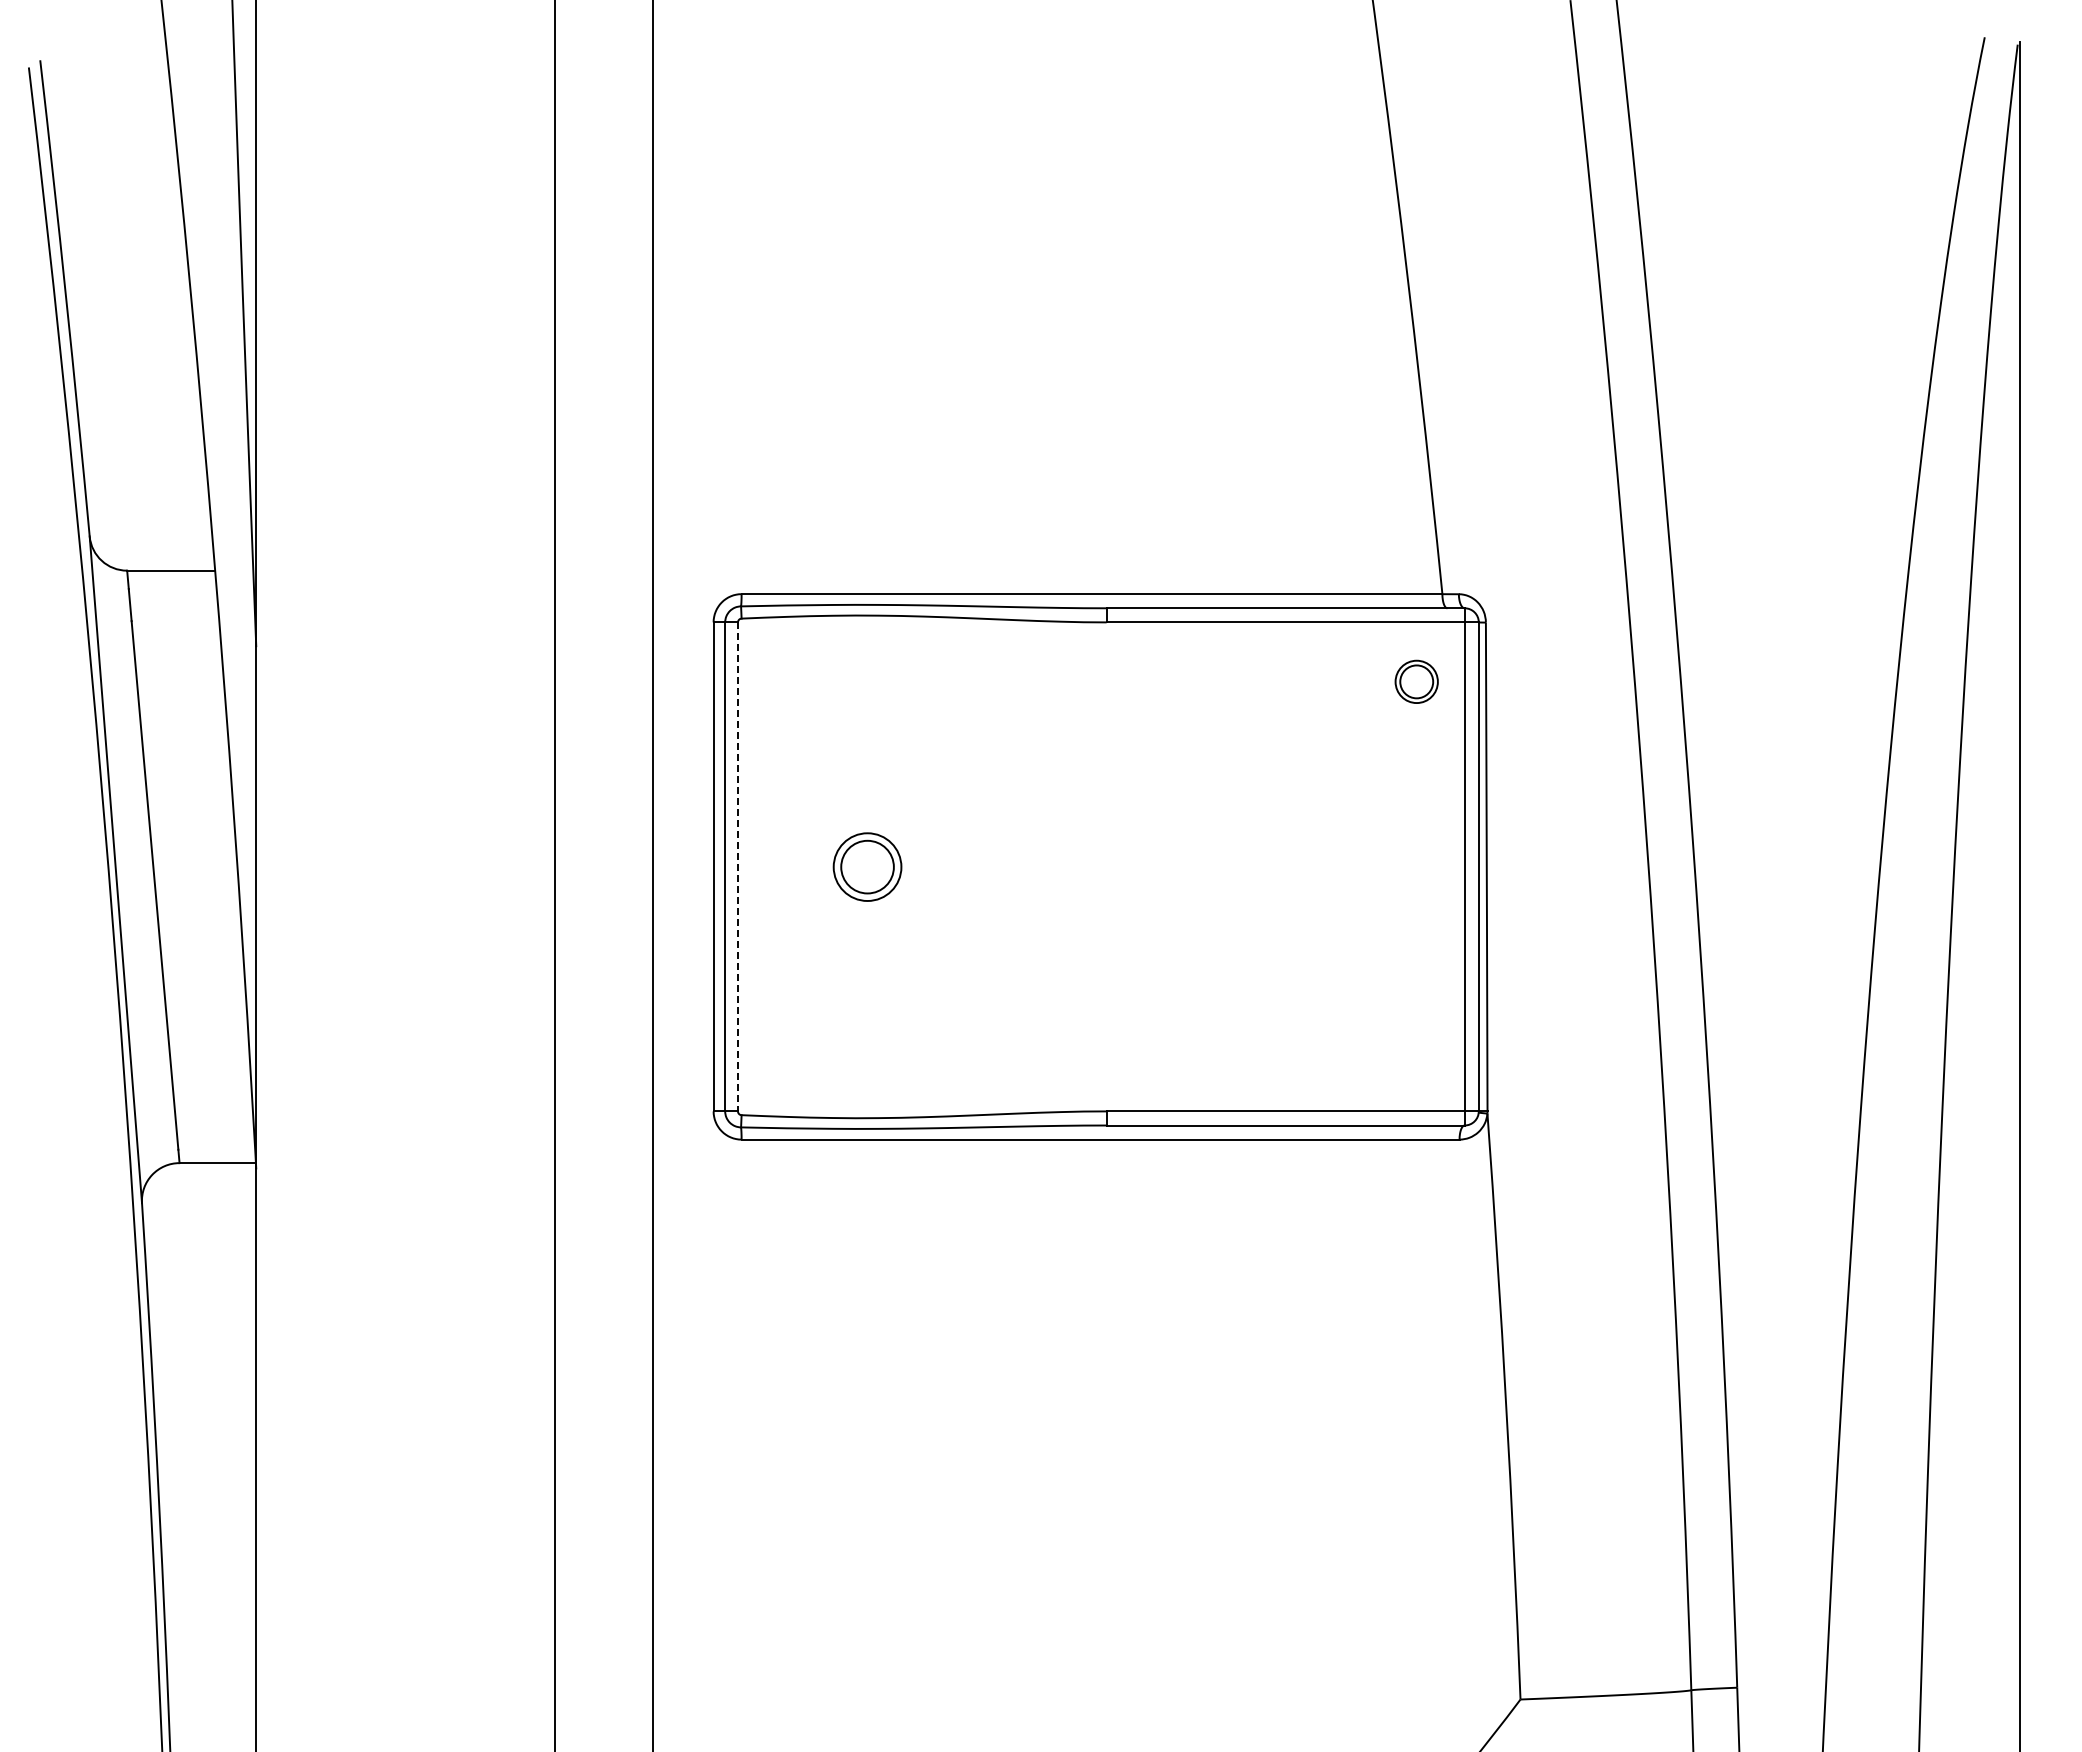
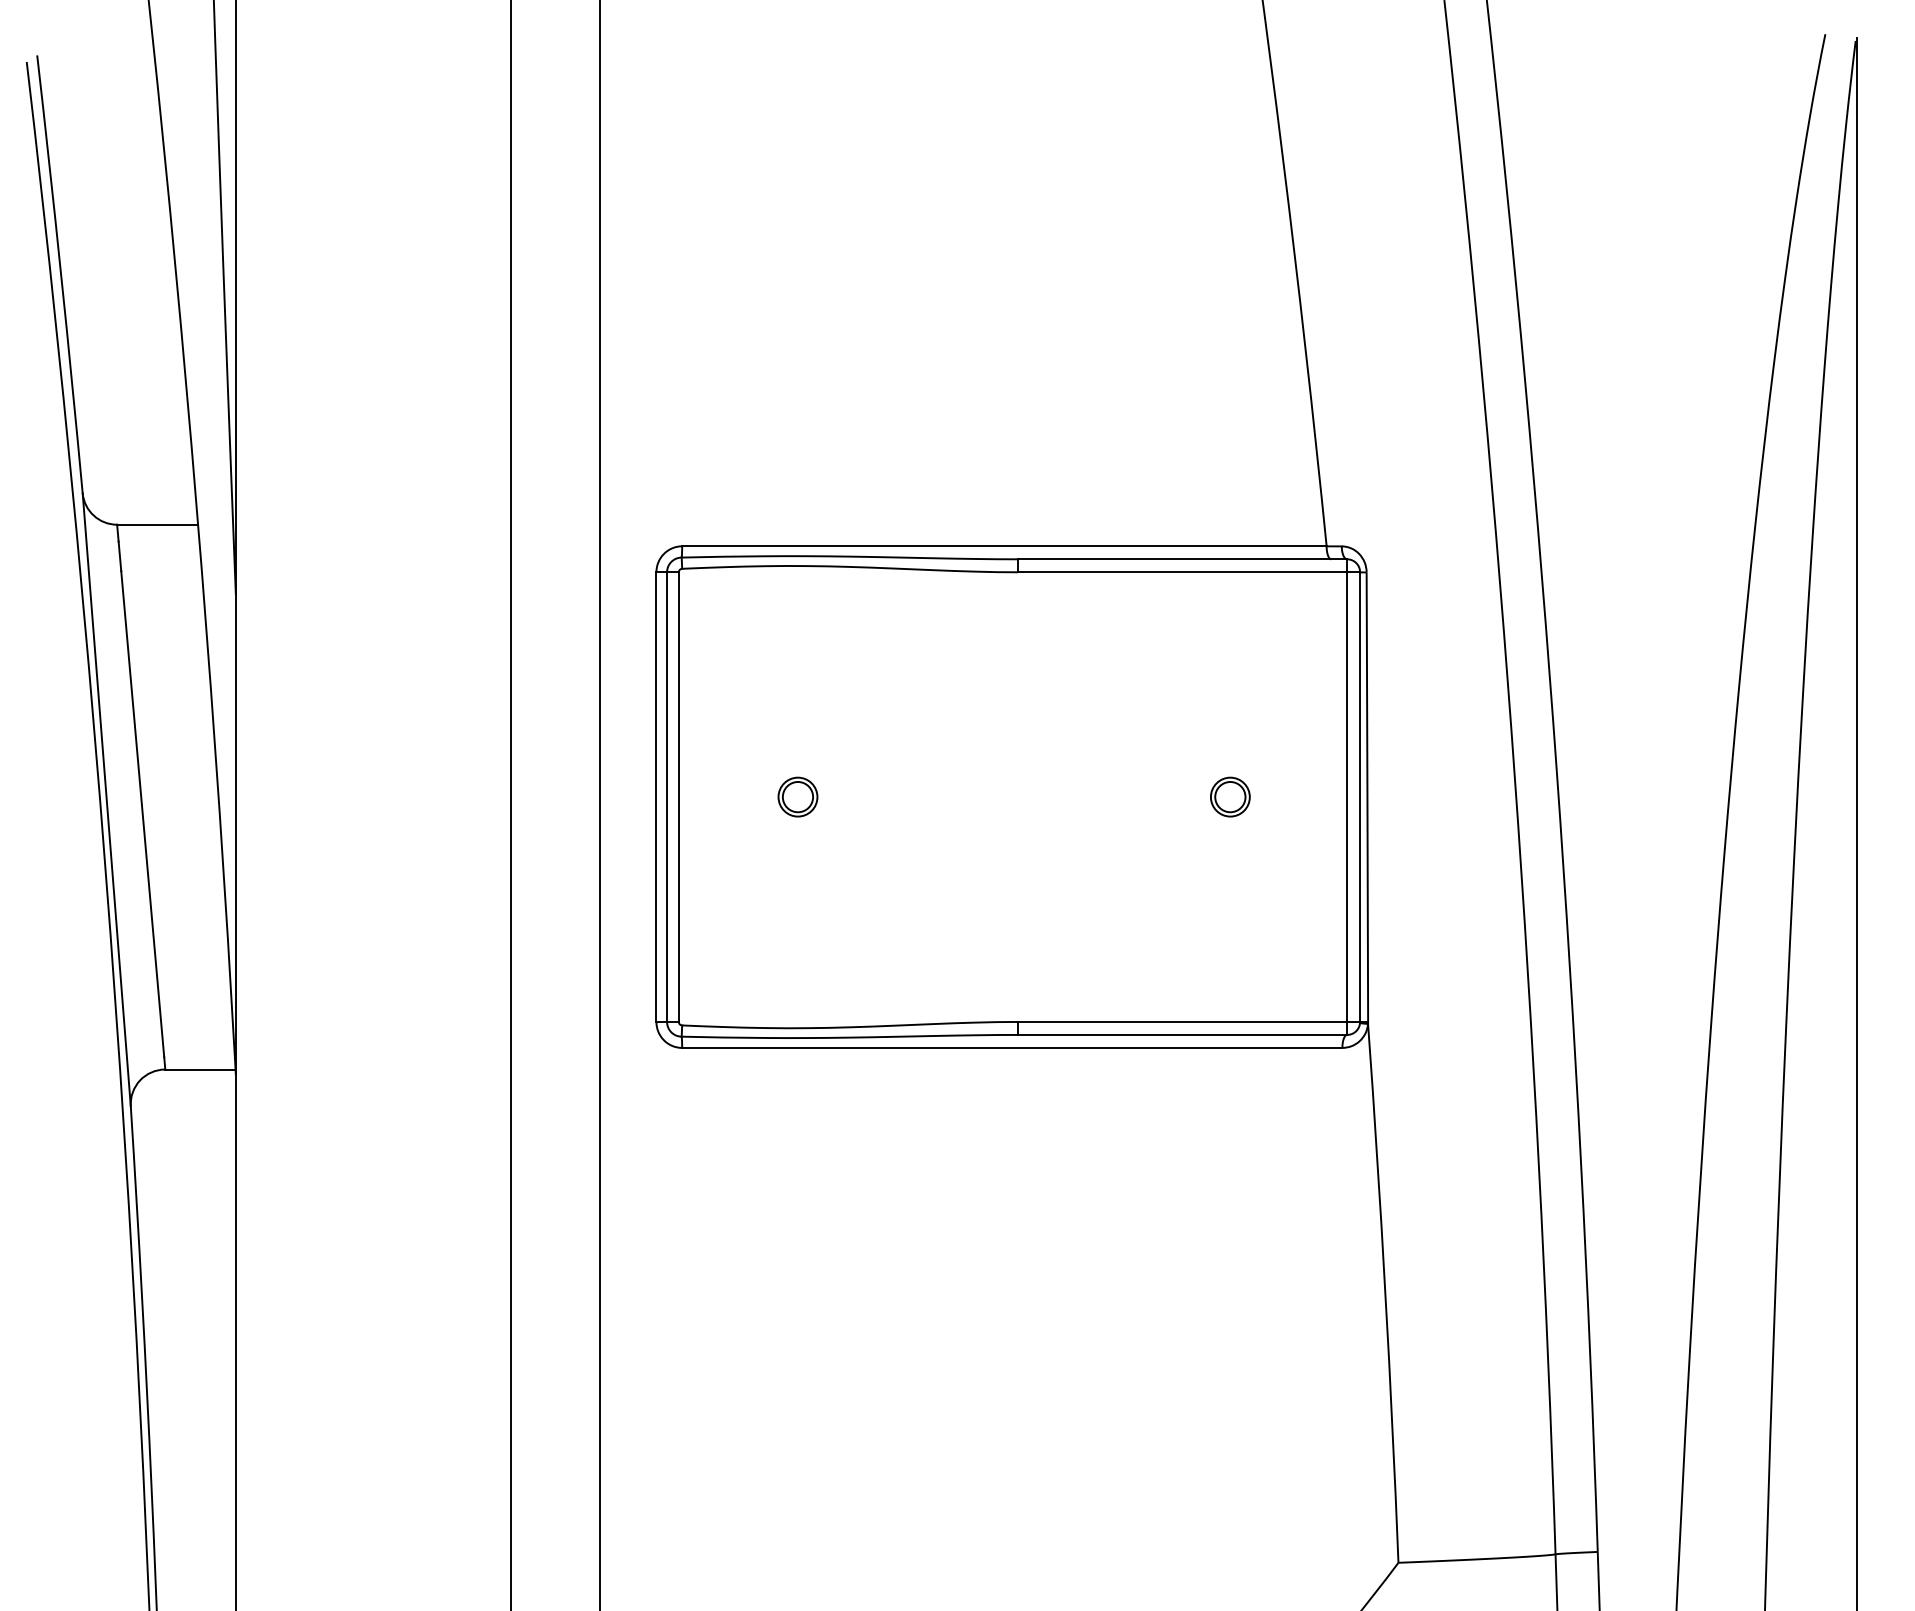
part: (1416, 681) -> (1230, 796), moved
line: (738, 866) -> (679, 796), dashed -> solid
part: (867, 866) -> (797, 796), size x0.62

